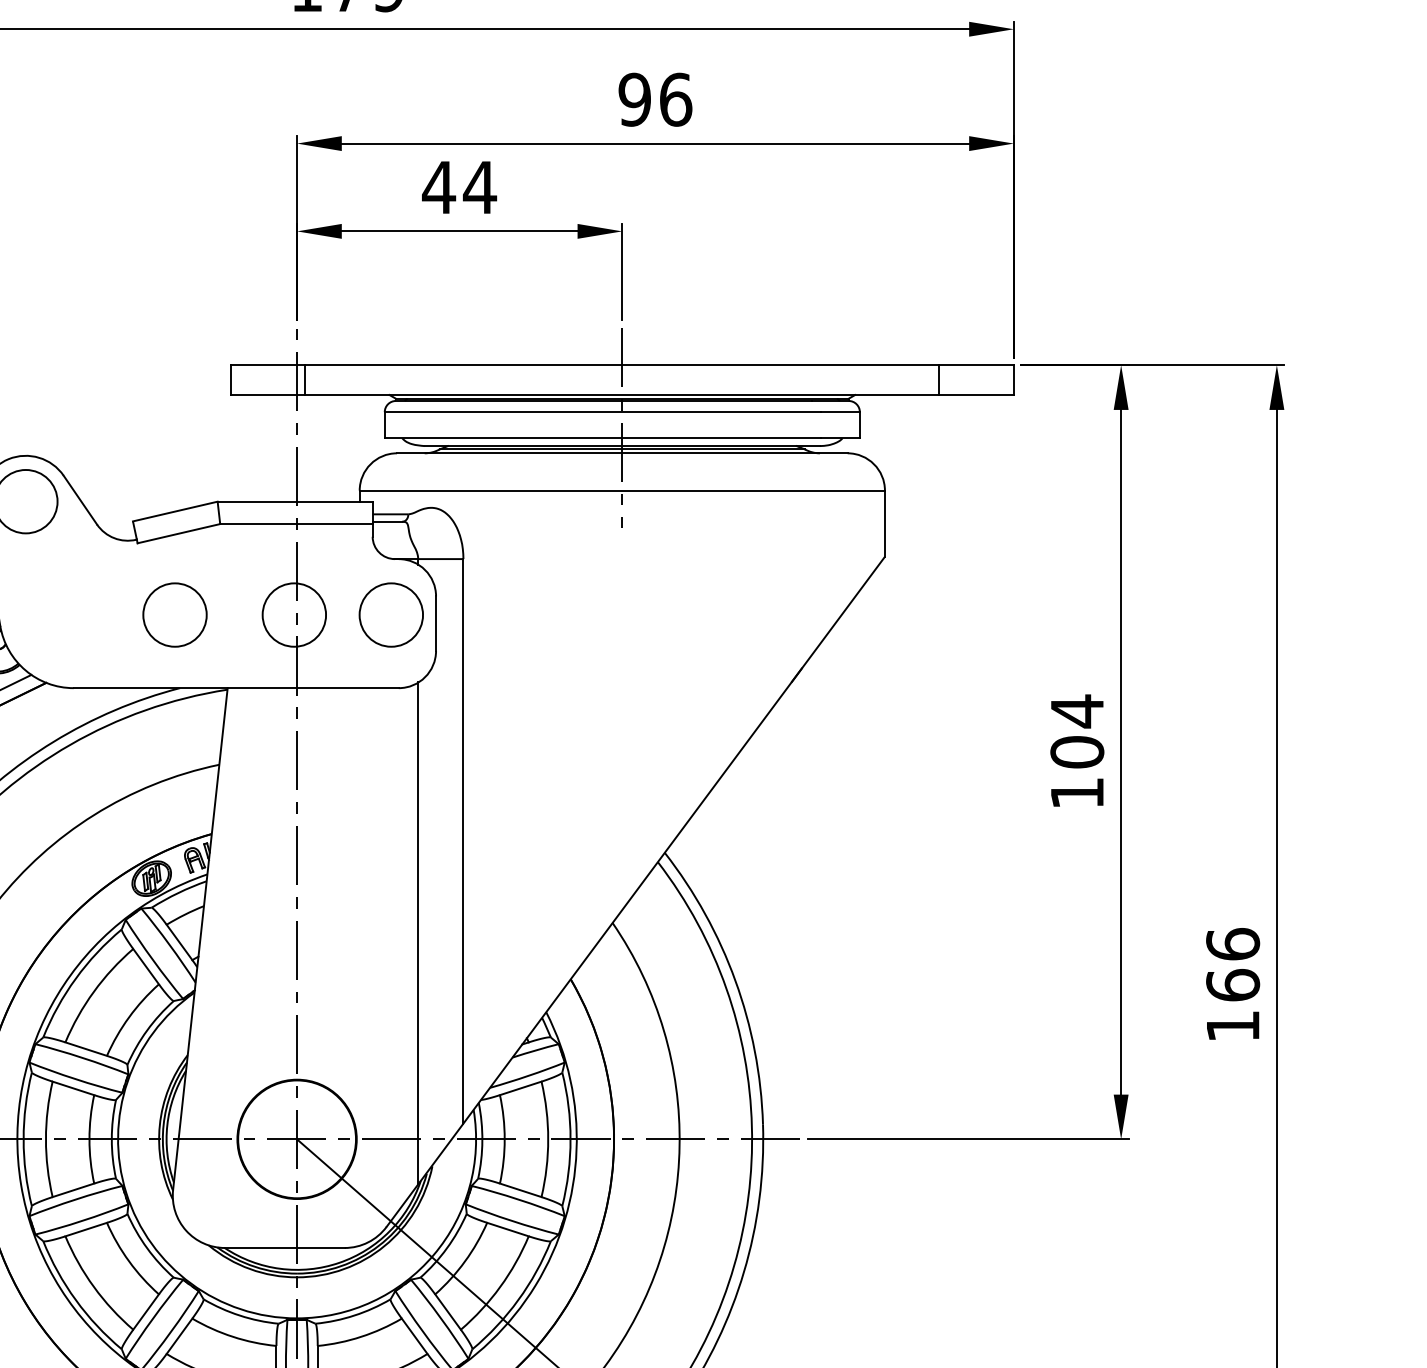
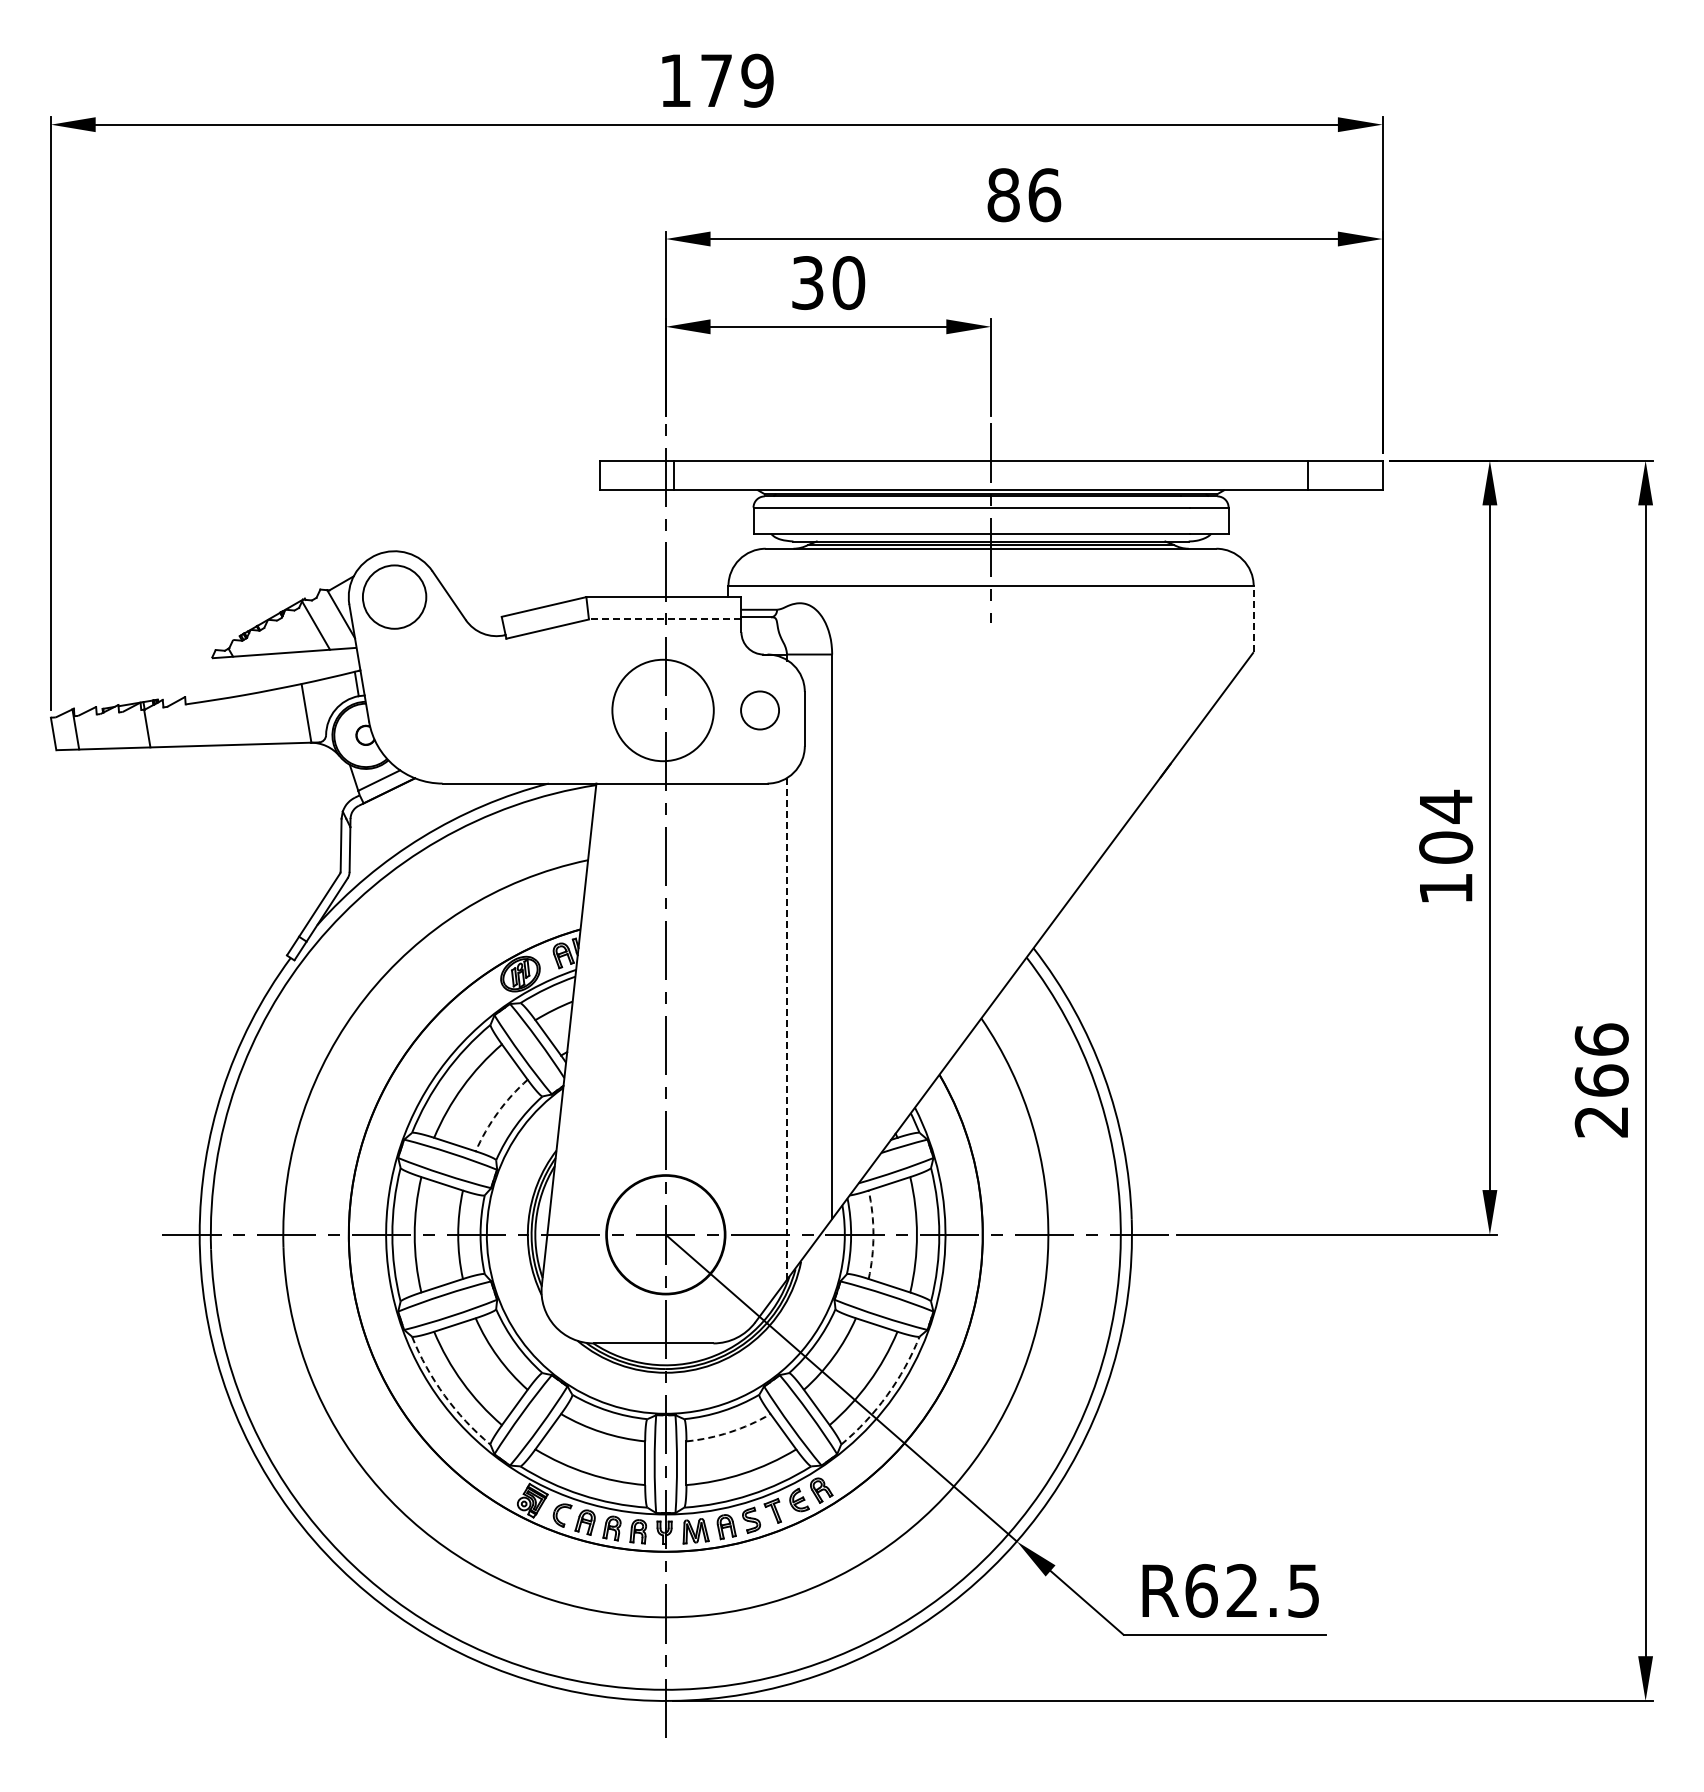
text: (634, 100) -> (1003, 195), 96 -> 86
text: (458, 188) -> (827, 283), 44 -> 30
line: (884, 523) -> (1253, 618), solid -> dashed
line: (295, 524) -> (664, 619), solid -> dashed
circle: (174, 615) -> (543, 710), removed
circle: (293, 615) -> (662, 710), size x1.6
circle: (390, 615) -> (759, 710), size x0.6
line: (418, 932) -> (787, 1027), solid -> dashed
arc: (128, 1017) -> (497, 1112), solid -> dashed
text: (1231, 1027) -> (1600, 1122), 166 -> 266
arc: (504, 1139) -> (873, 1234), solid -> dashed
arc: (75, 1300) -> (444, 1395), solid -> dashed
arc: (518, 1300) -> (887, 1395), solid -> dashed
arc: (361, 1337) -> (730, 1432), solid -> dashed

